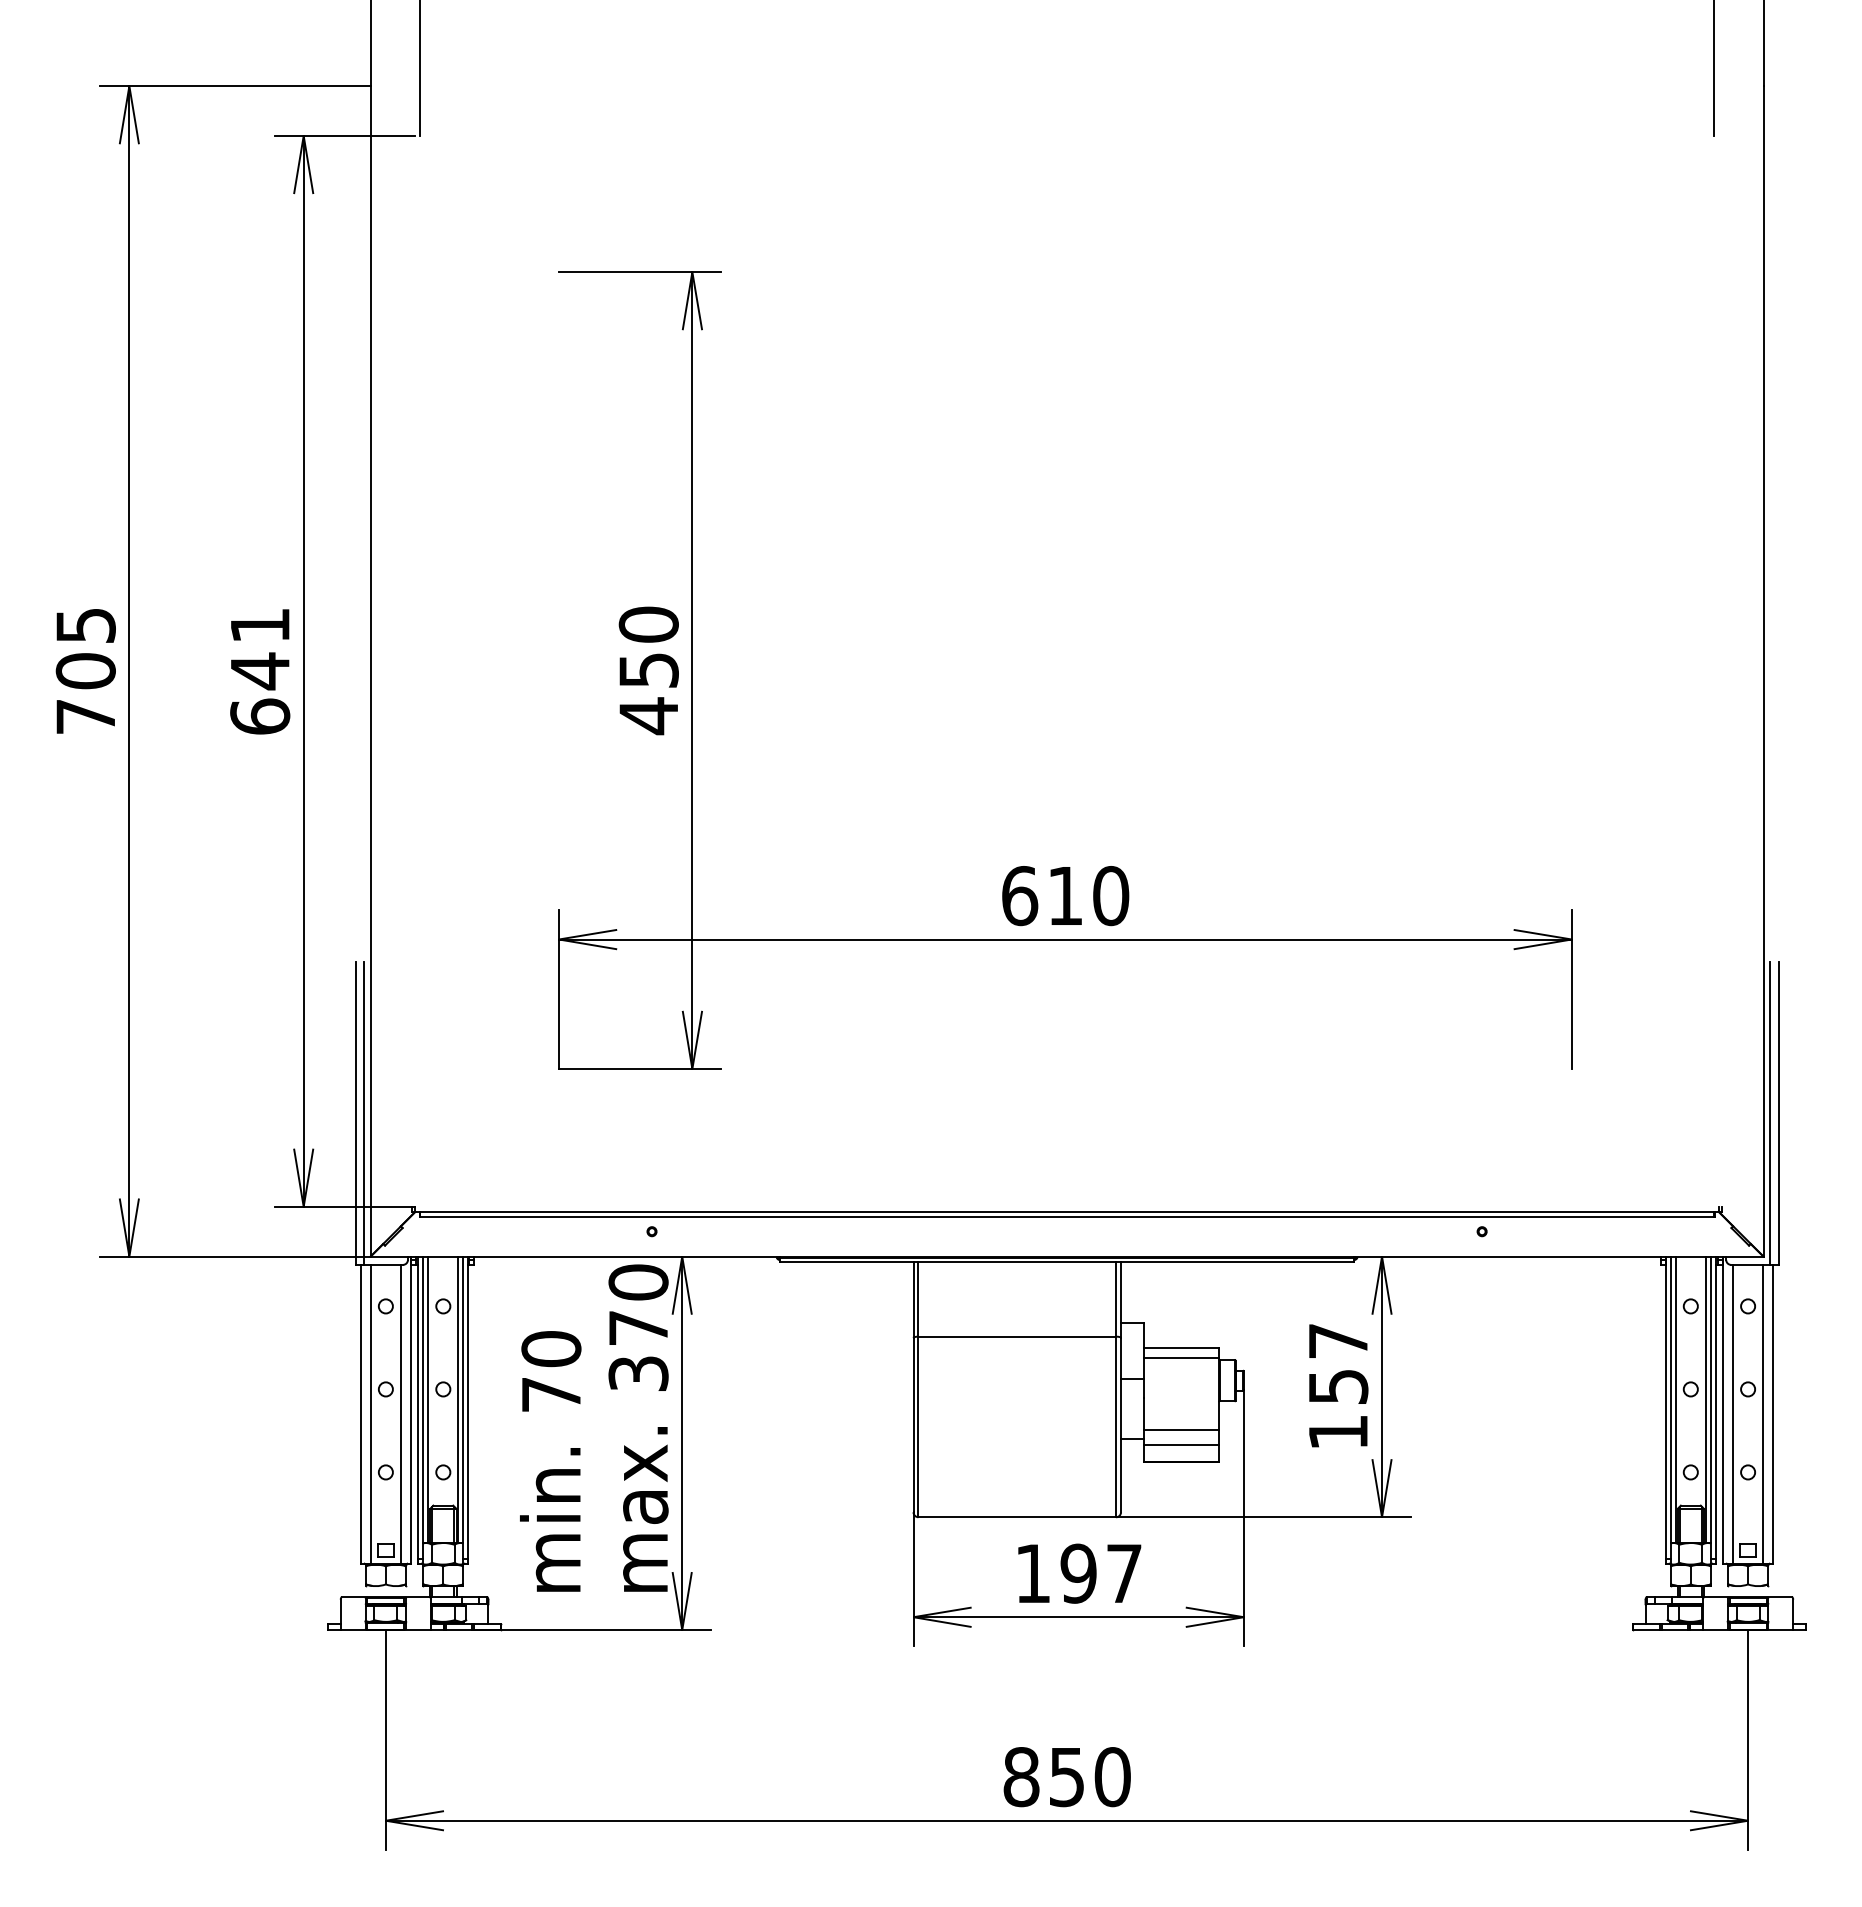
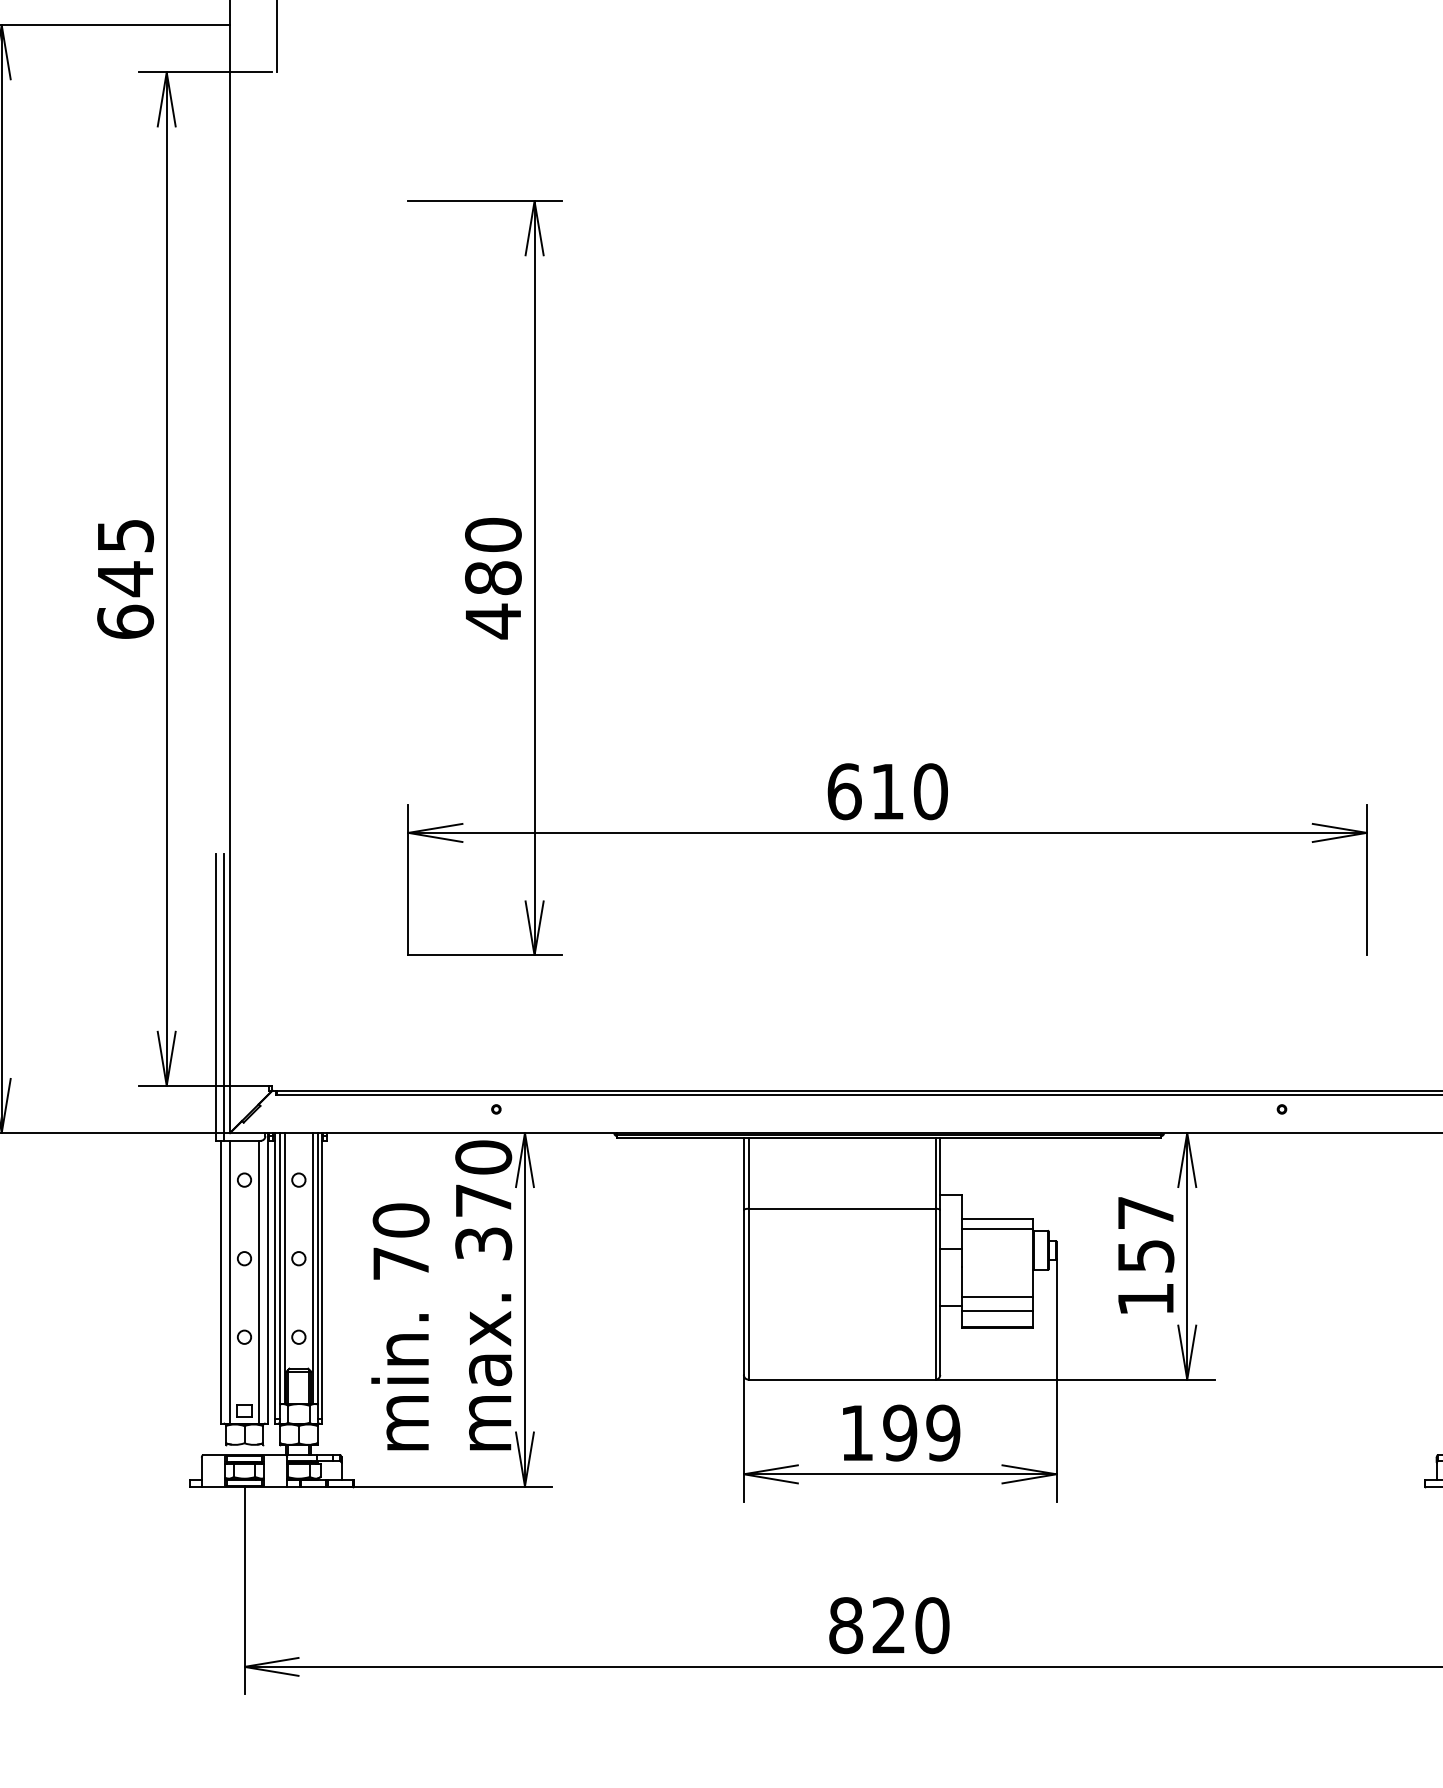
text: (260, 625) -> (125, 535), 641 -> 645
text: (648, 670) -> (493, 578), 450 -> 480
text: (1124, 1573) -> (943, 1432), 197 -> 199
text: (1066, 1777) -> (888, 1625), 850 -> 820

